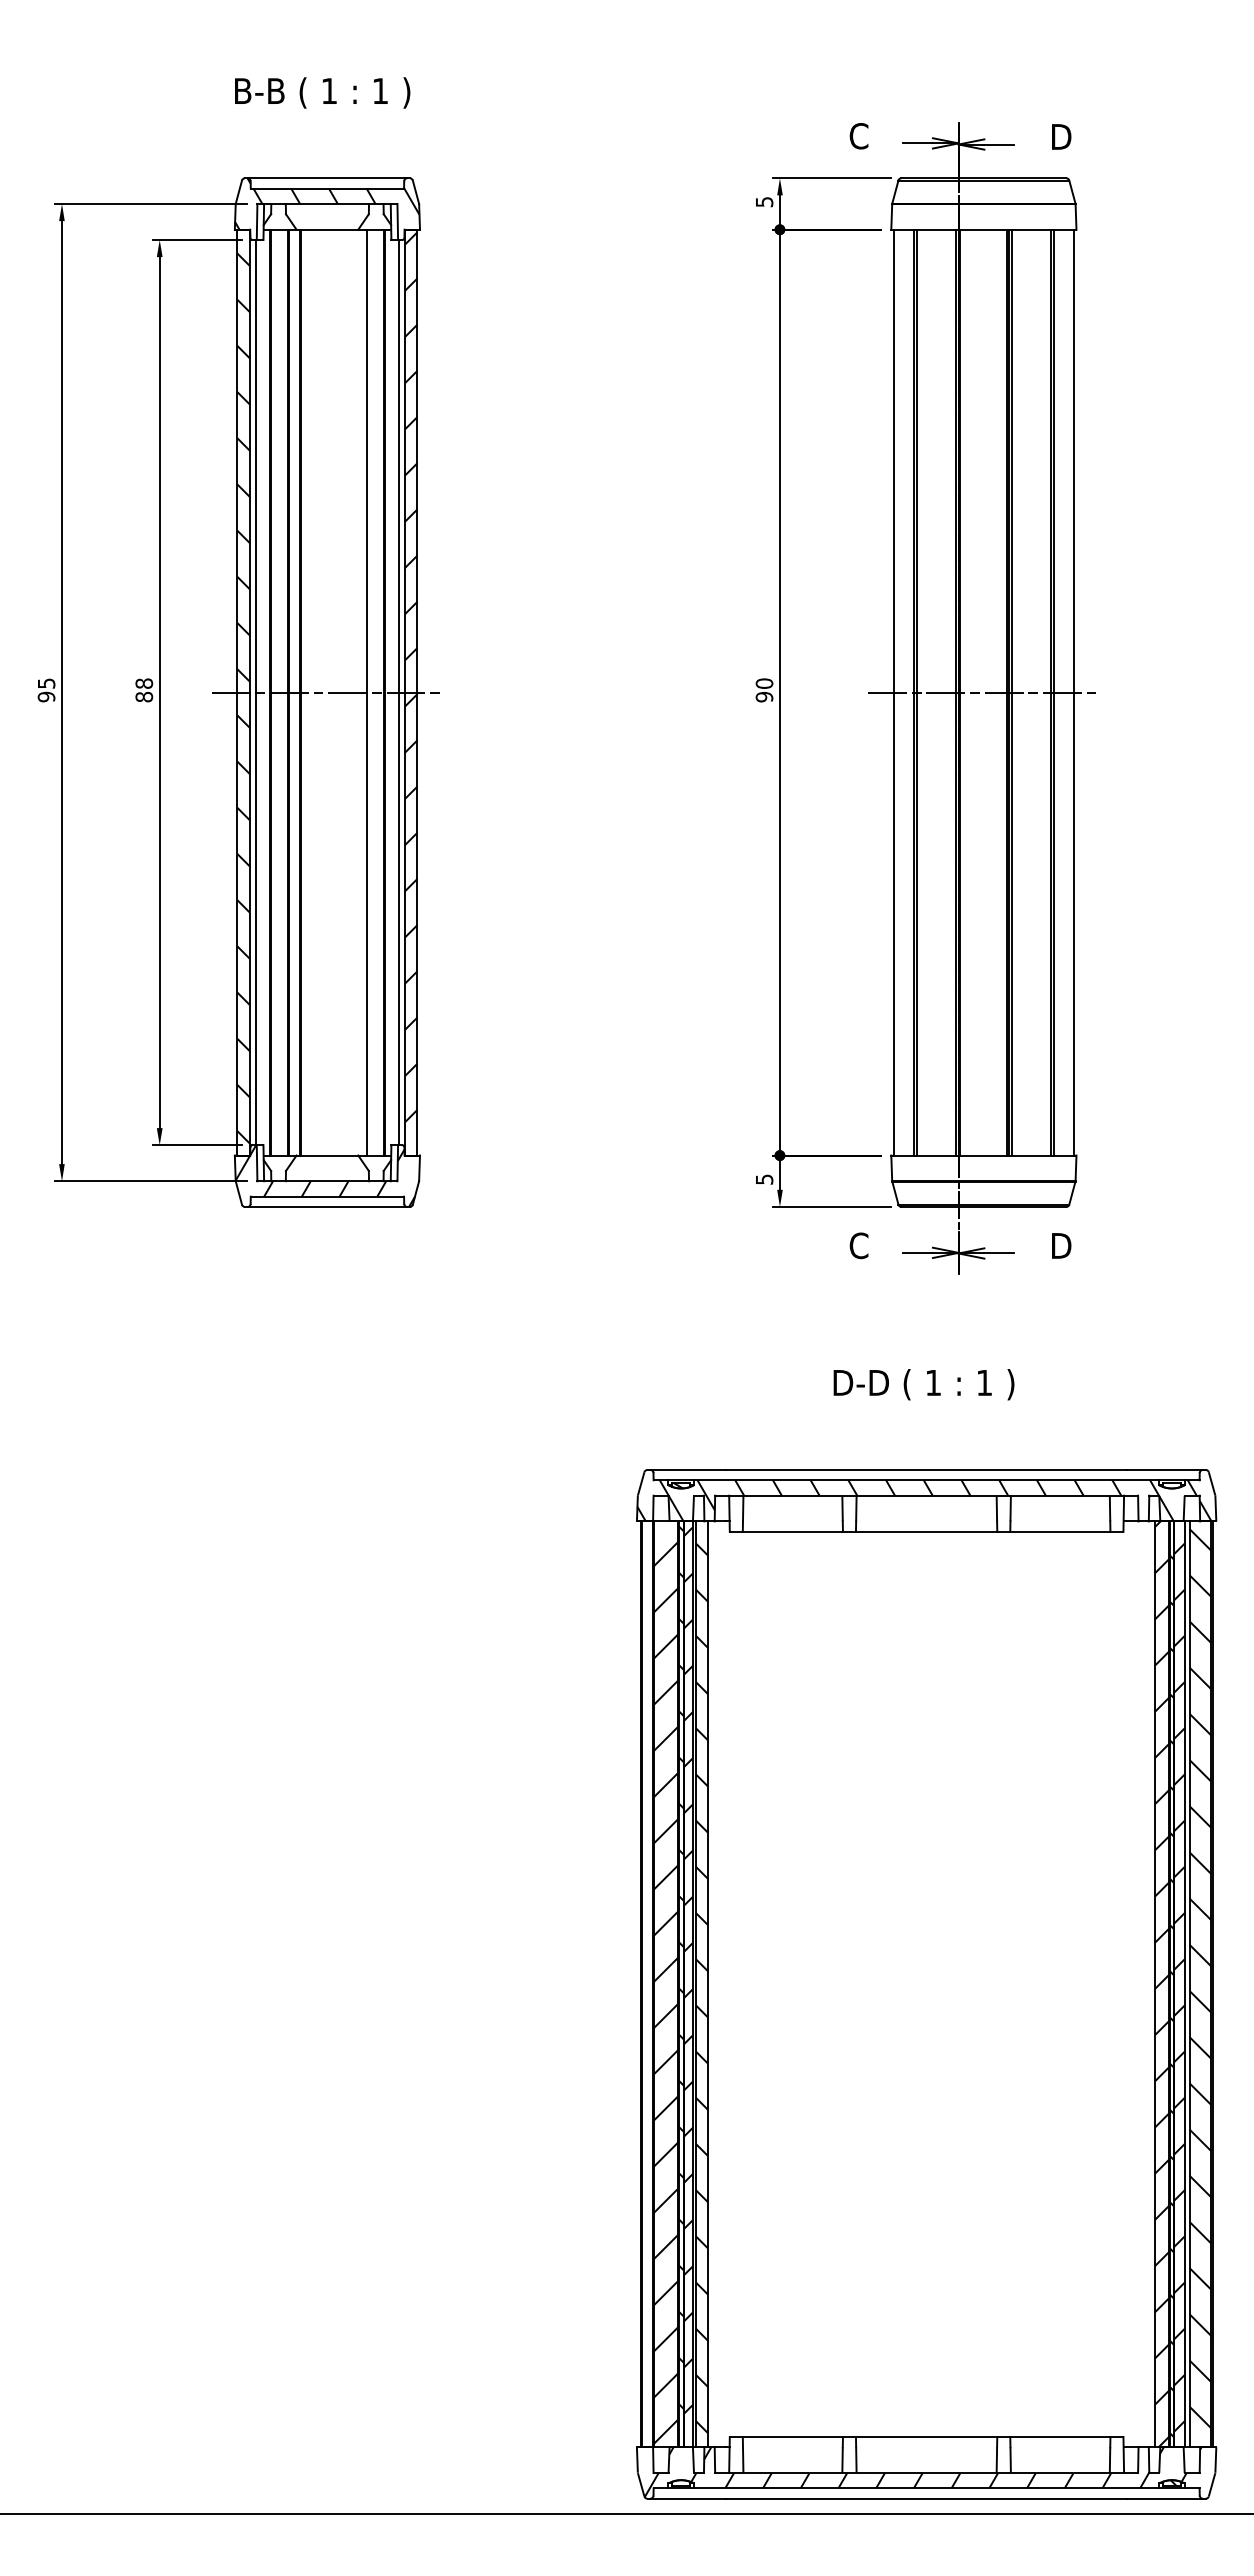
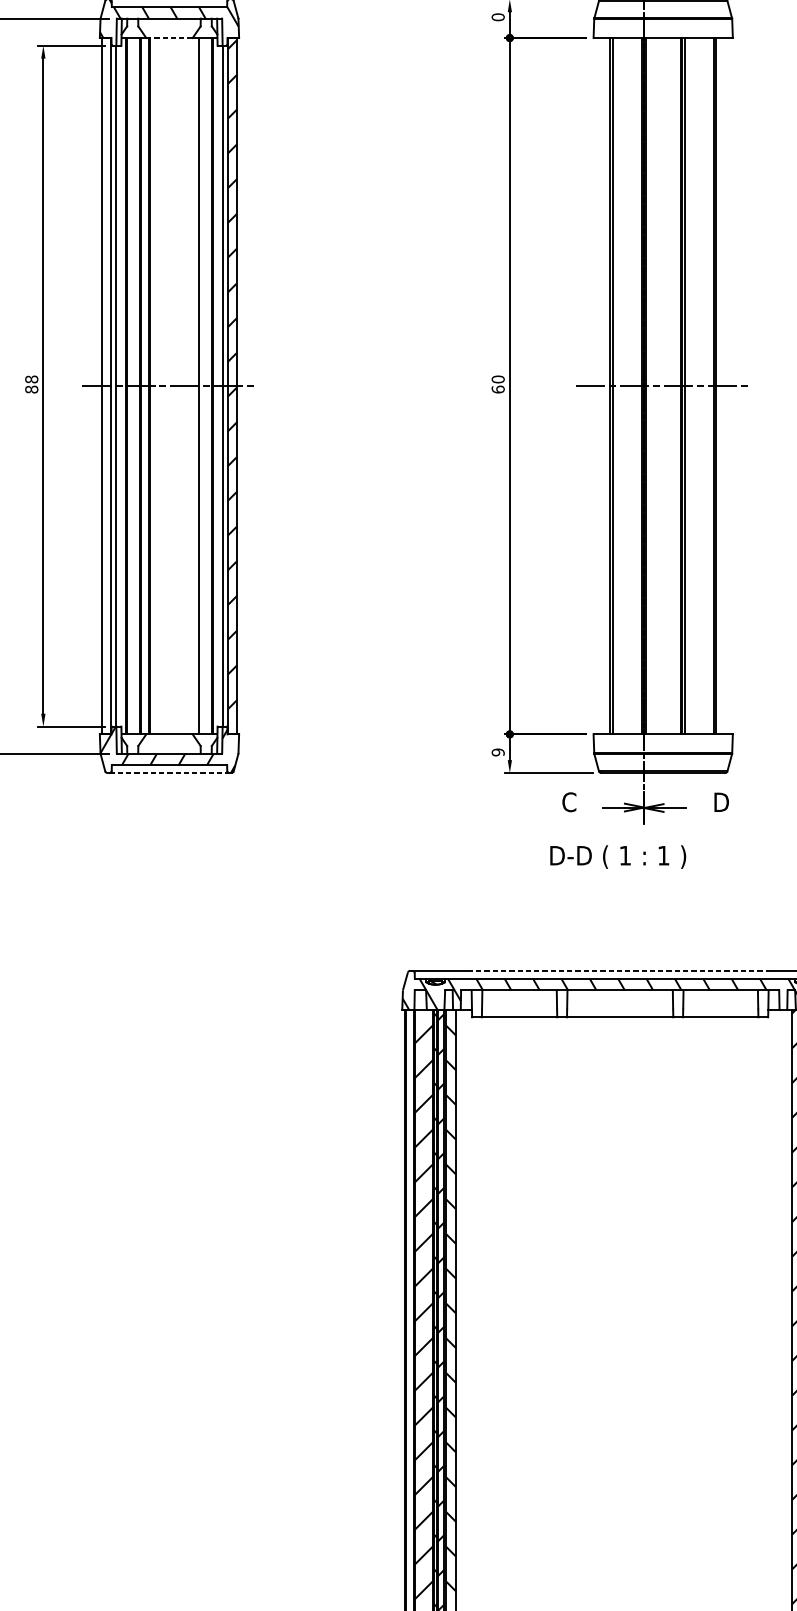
text: (764, 201) -> (498, 16), 5 -> 0
line: (327, 229) -> (169, 37), solid -> dashed
line: (893, 692) -> (595, 386), removed
line: (1073, 692) -> (730, 386), removed
text: (764, 696) -> (498, 389), 90 -> 60
hatch: (243, 698) -> (106, 390), removed
text: (763, 1179) -> (497, 752), 5 -> 9
line: (327, 1206) -> (169, 772), solid -> dashed
text: (923, 1384) -> (617, 856), moved
line: (926, 1469) -> (620, 970), solid -> dashed

